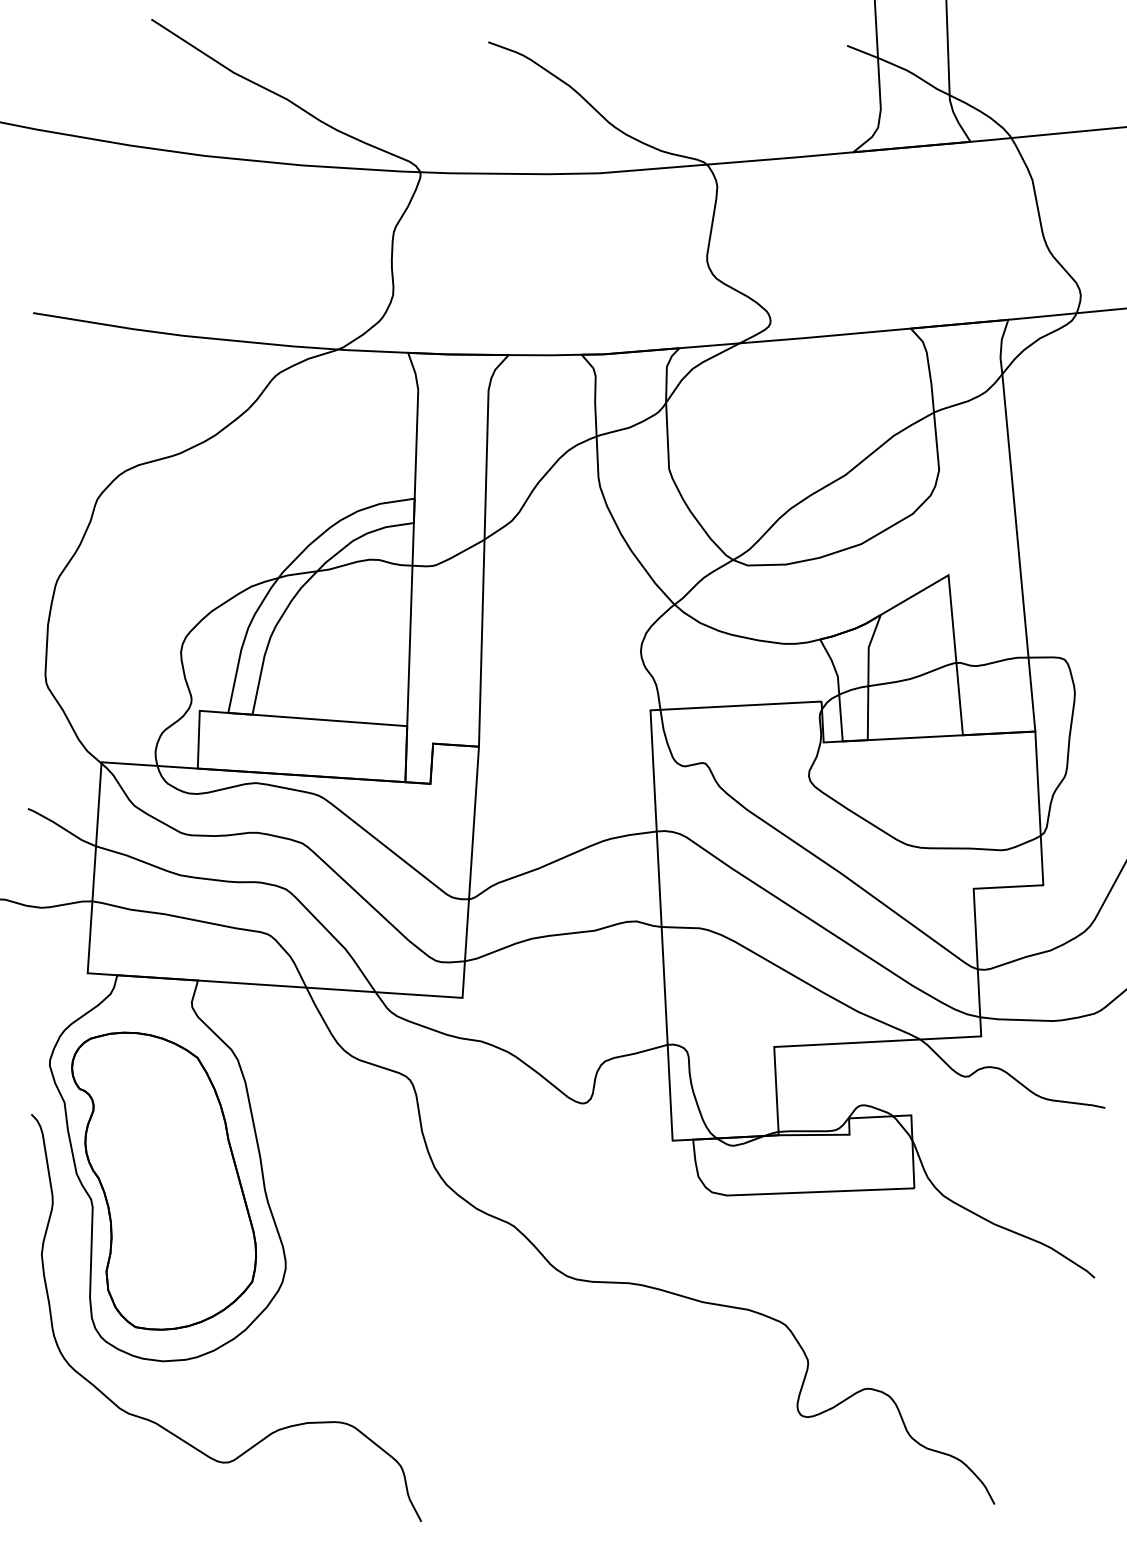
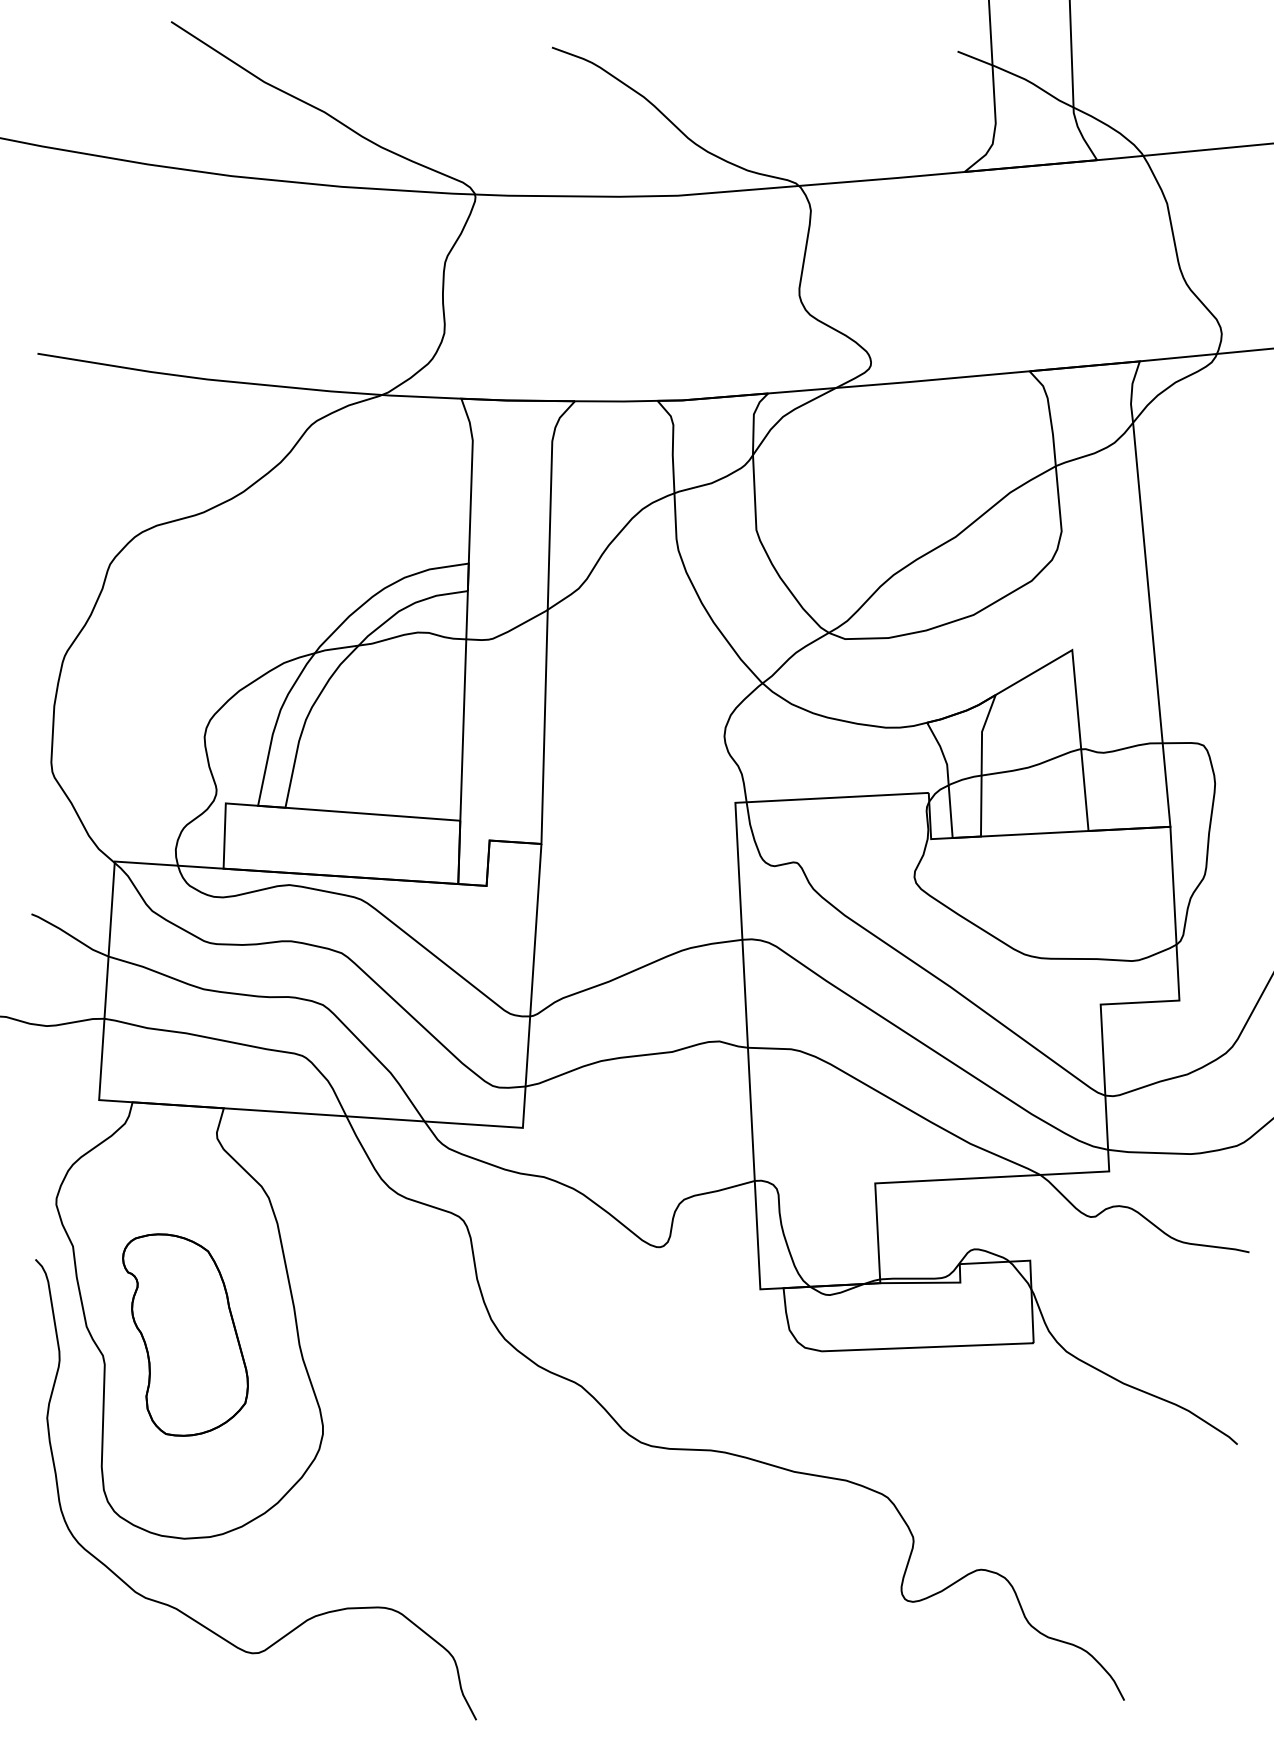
part: (164, 1180) -> (185, 1334), size x0.6

